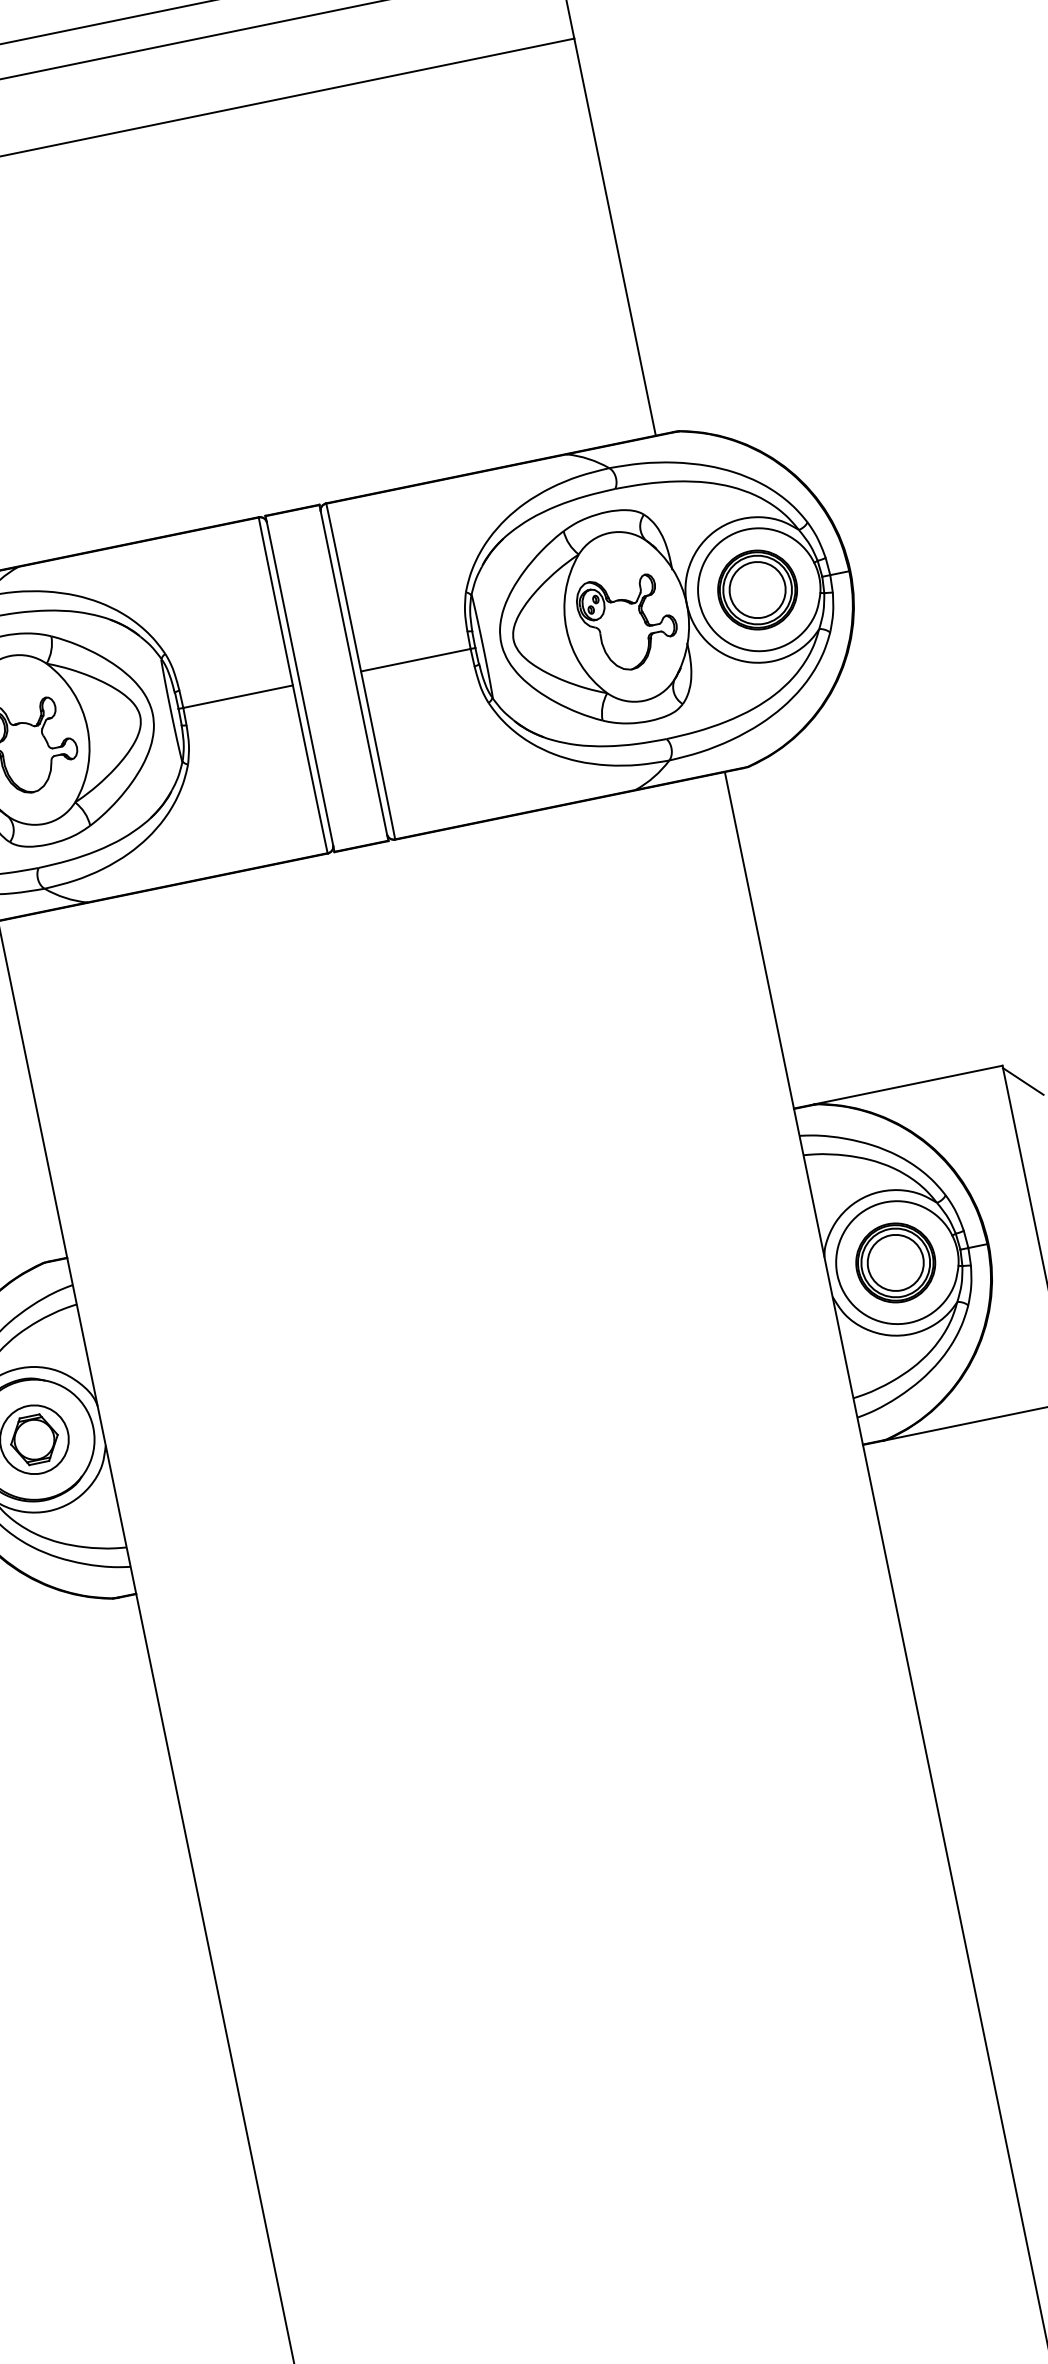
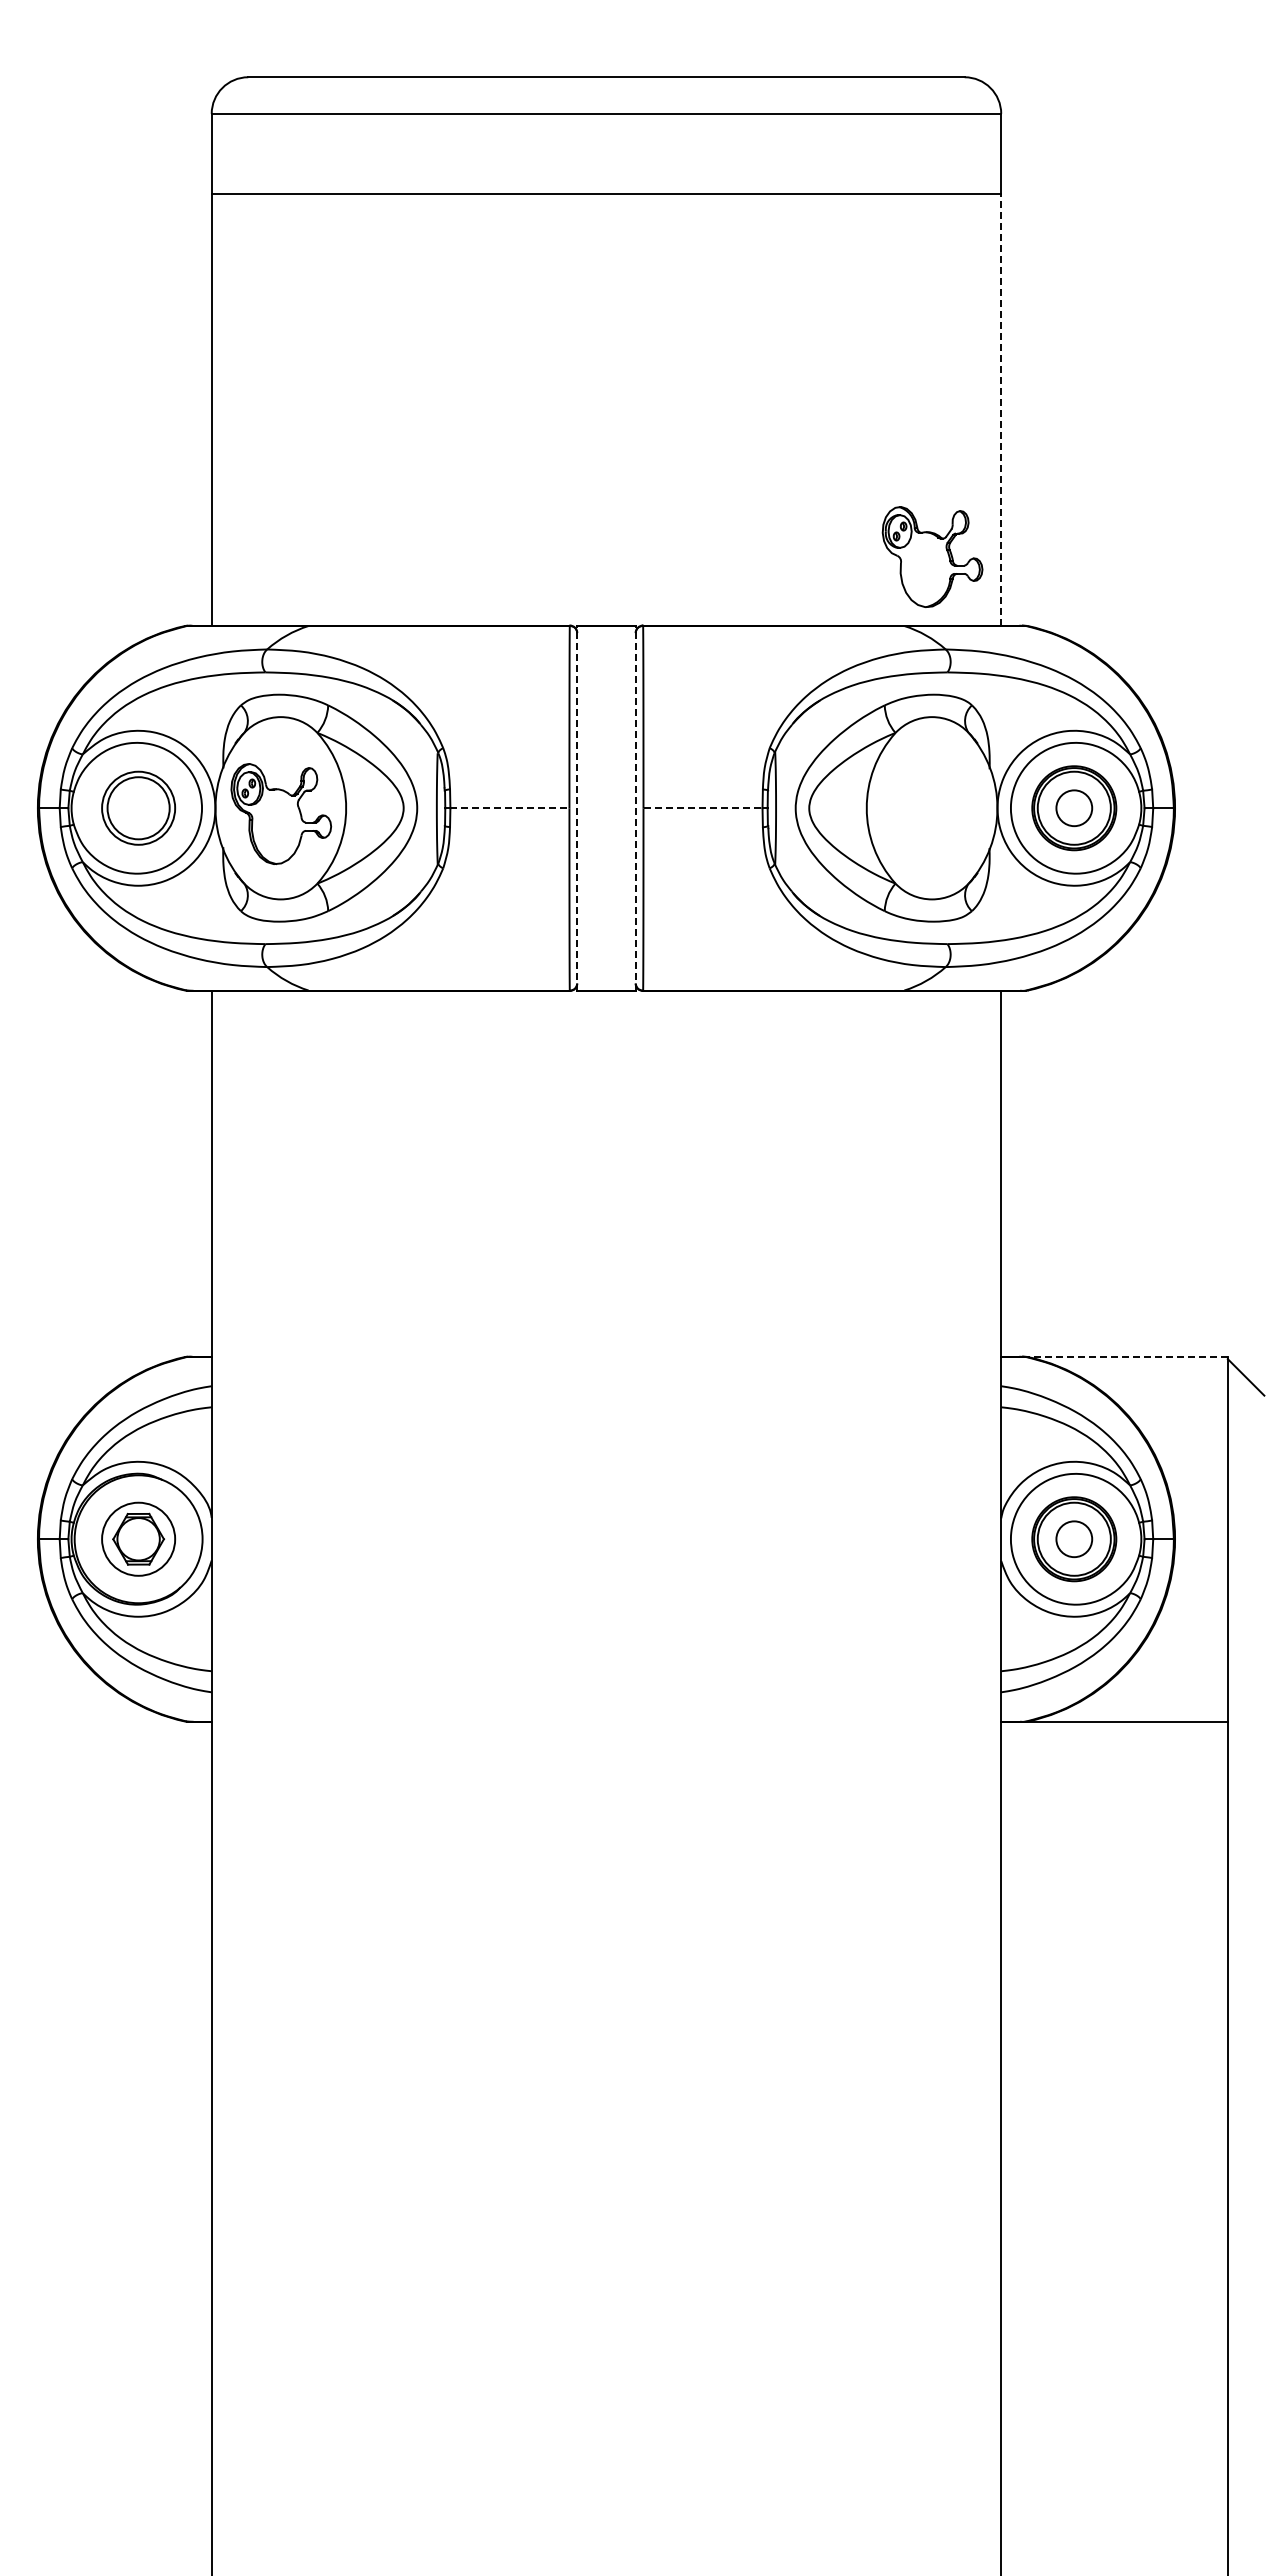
line: (615, 236) -> (1001, 409), solid -> dashed
circle: (757, 590) -> (1074, 808), size x0.6
part: (628, 621) -> (932, 556), moved
line: (416, 660) -> (703, 808), solid -> dashed
line: (353, 672) -> (635, 807), solid -> dashed
line: (300, 683) -> (577, 807), solid -> dashed
line: (237, 696) -> (509, 808), solid -> dashed
line: (907, 1085) -> (1124, 1356), solid -> dashed
circle: (895, 1263) -> (1074, 1539), size x0.6

